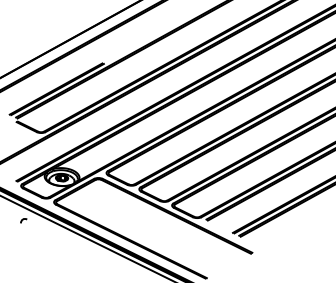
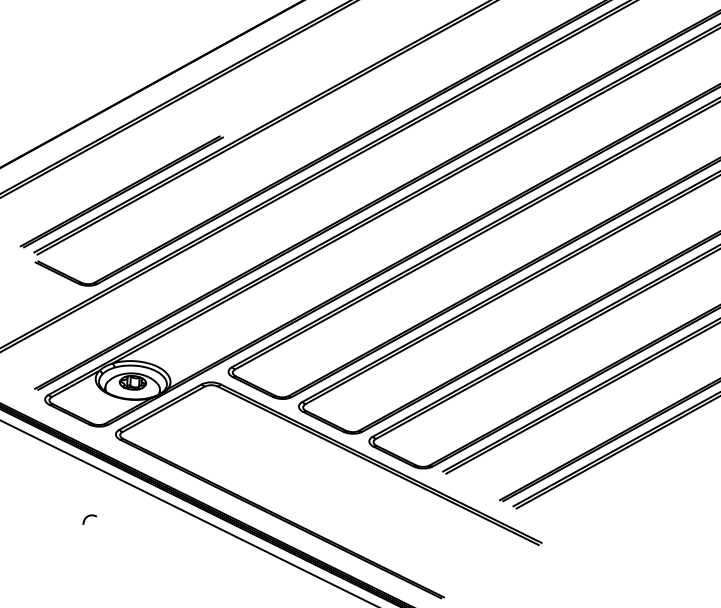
curve: (23, 220) -> (88, 518), moved

